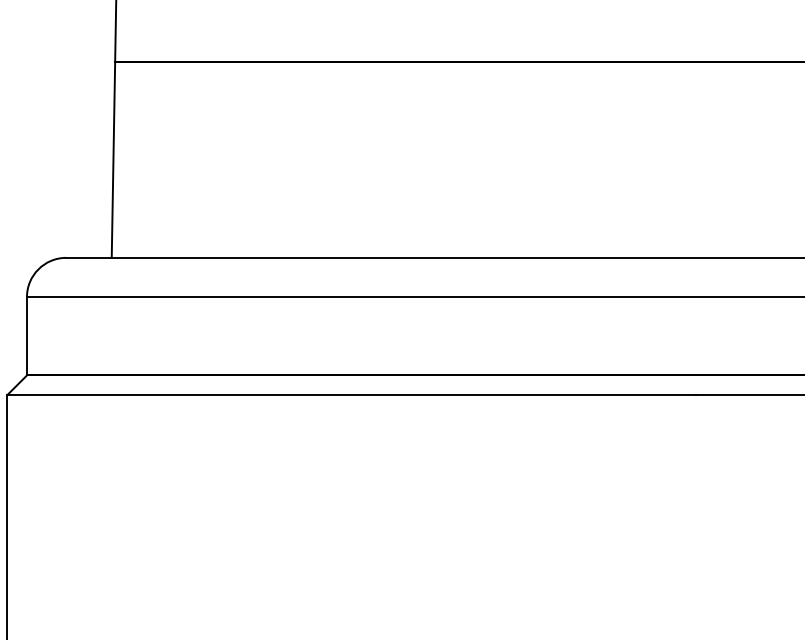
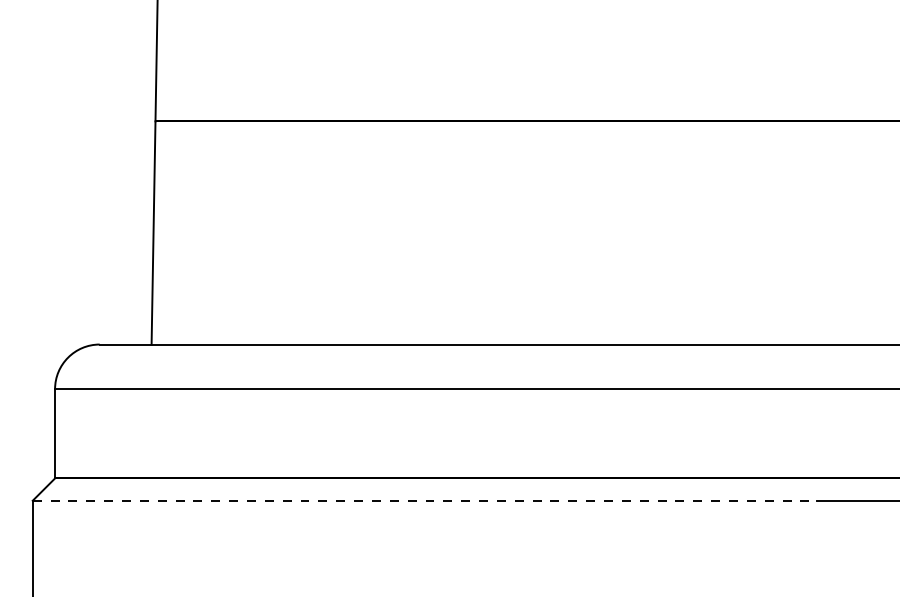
line: (352, 395) -> (425, 501), solid -> dashed

